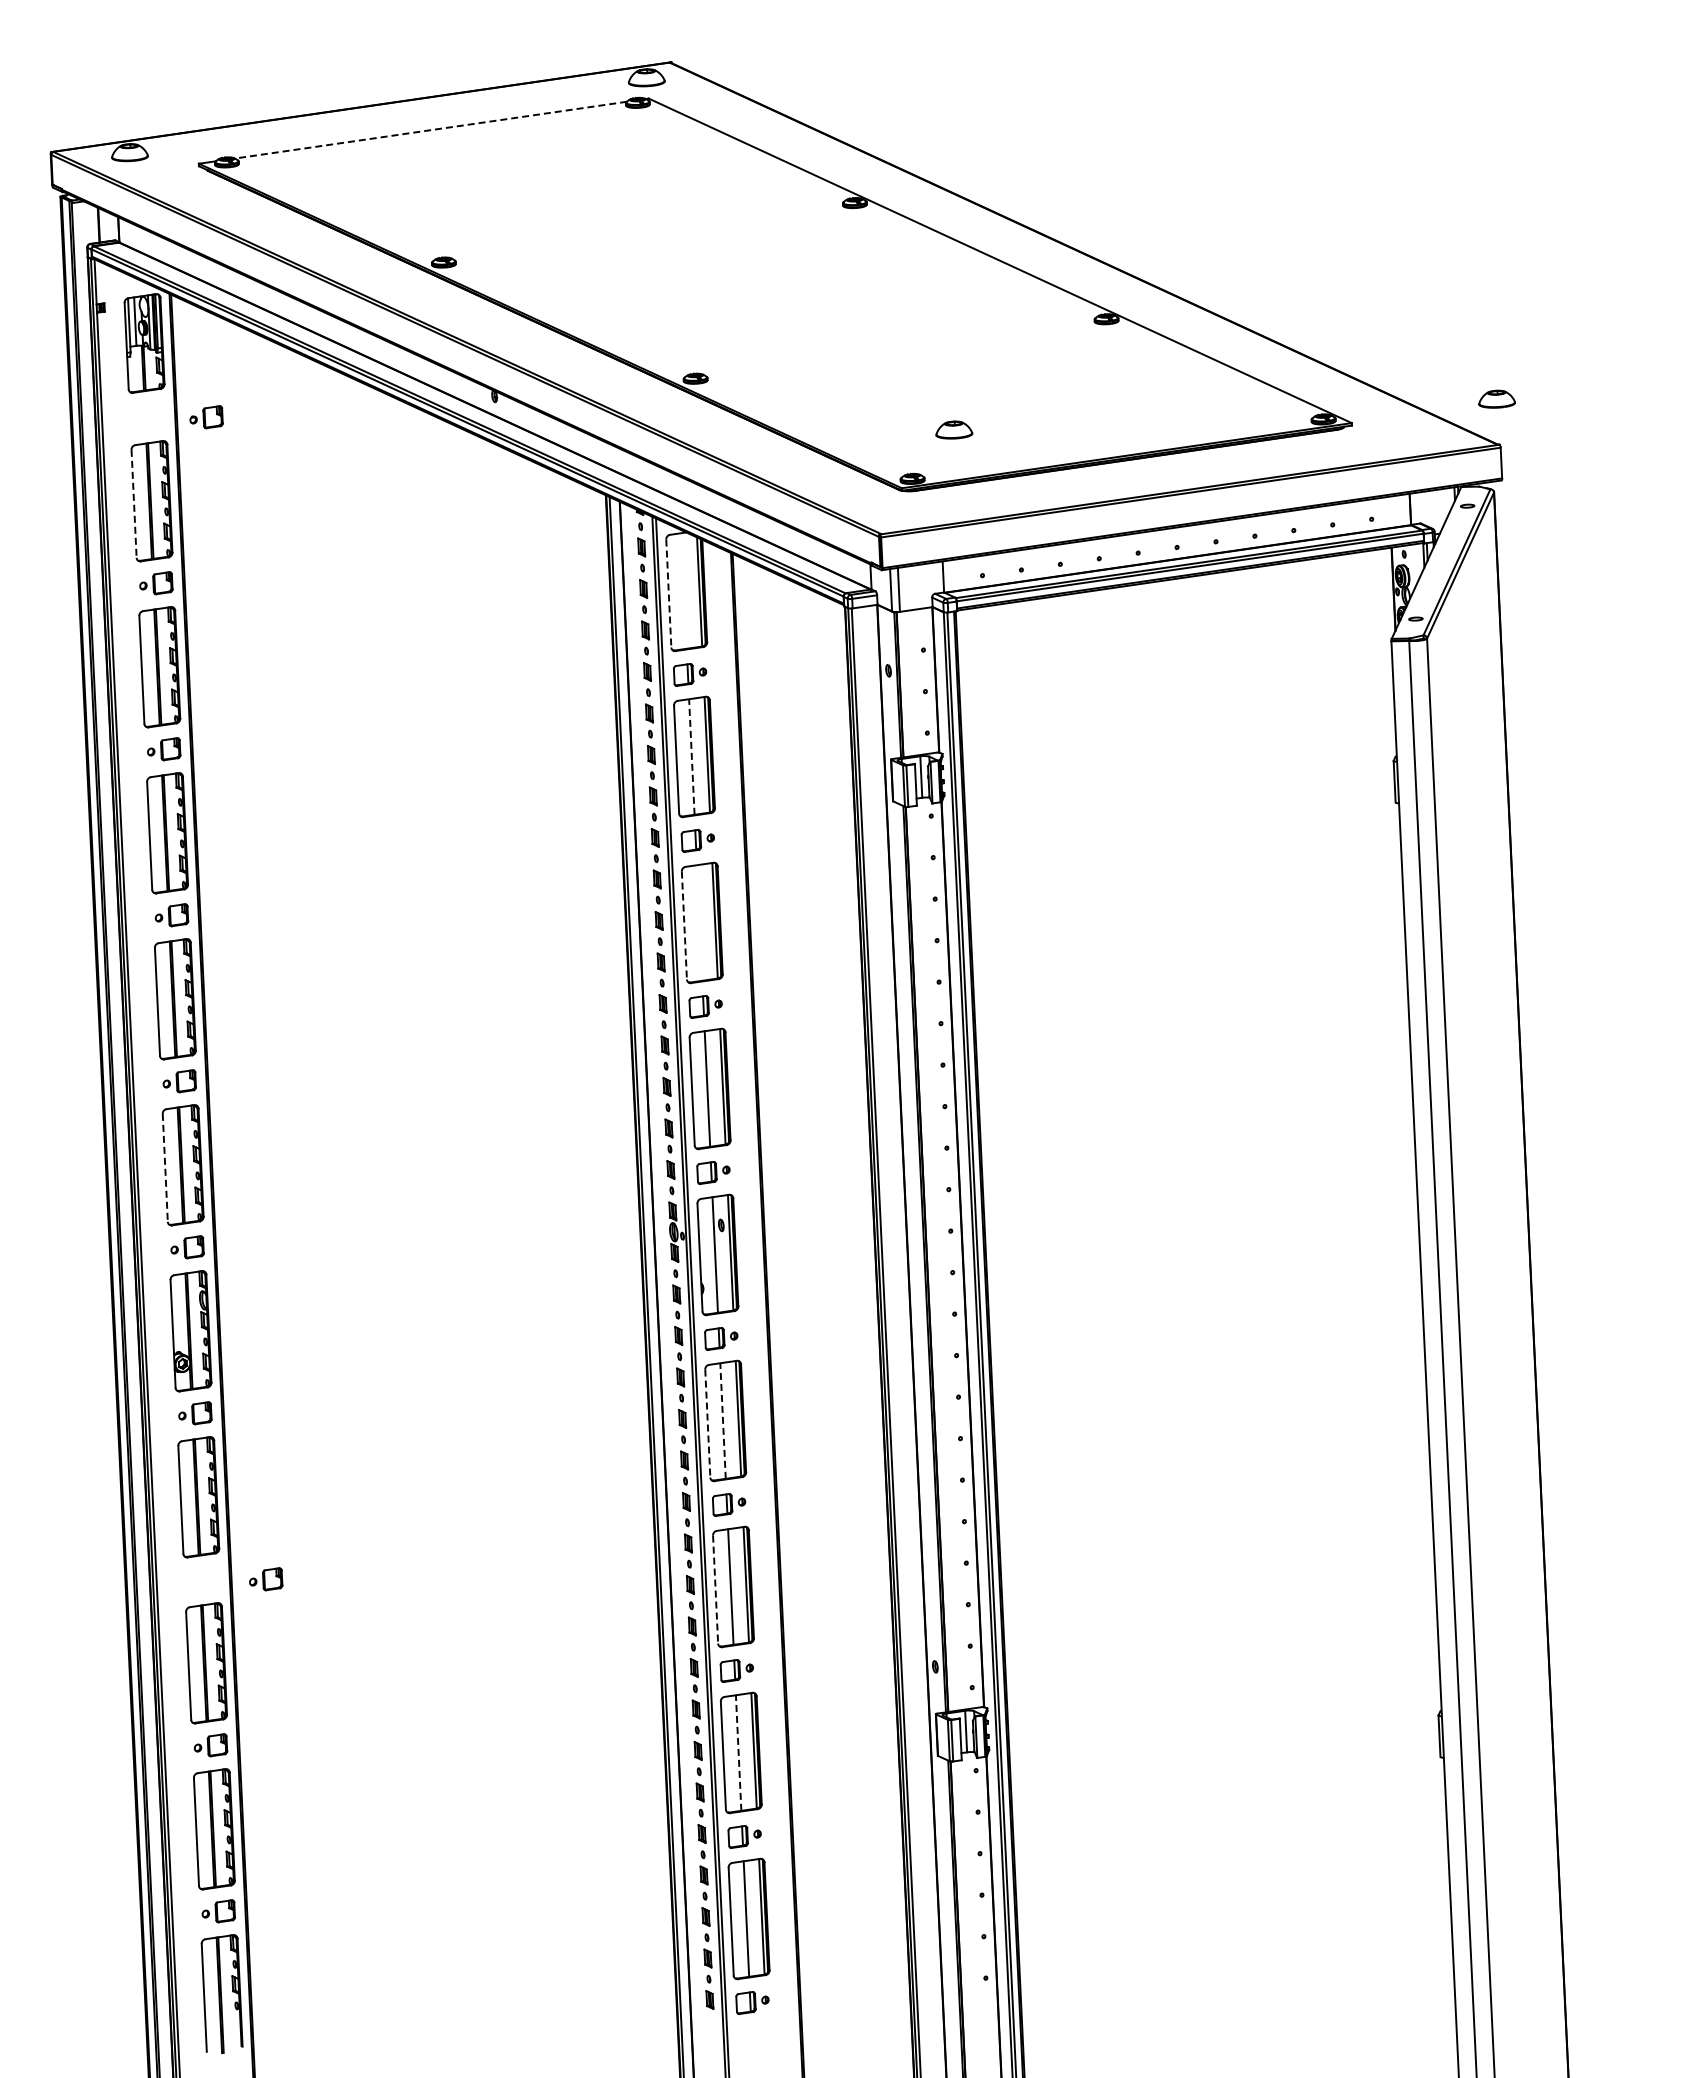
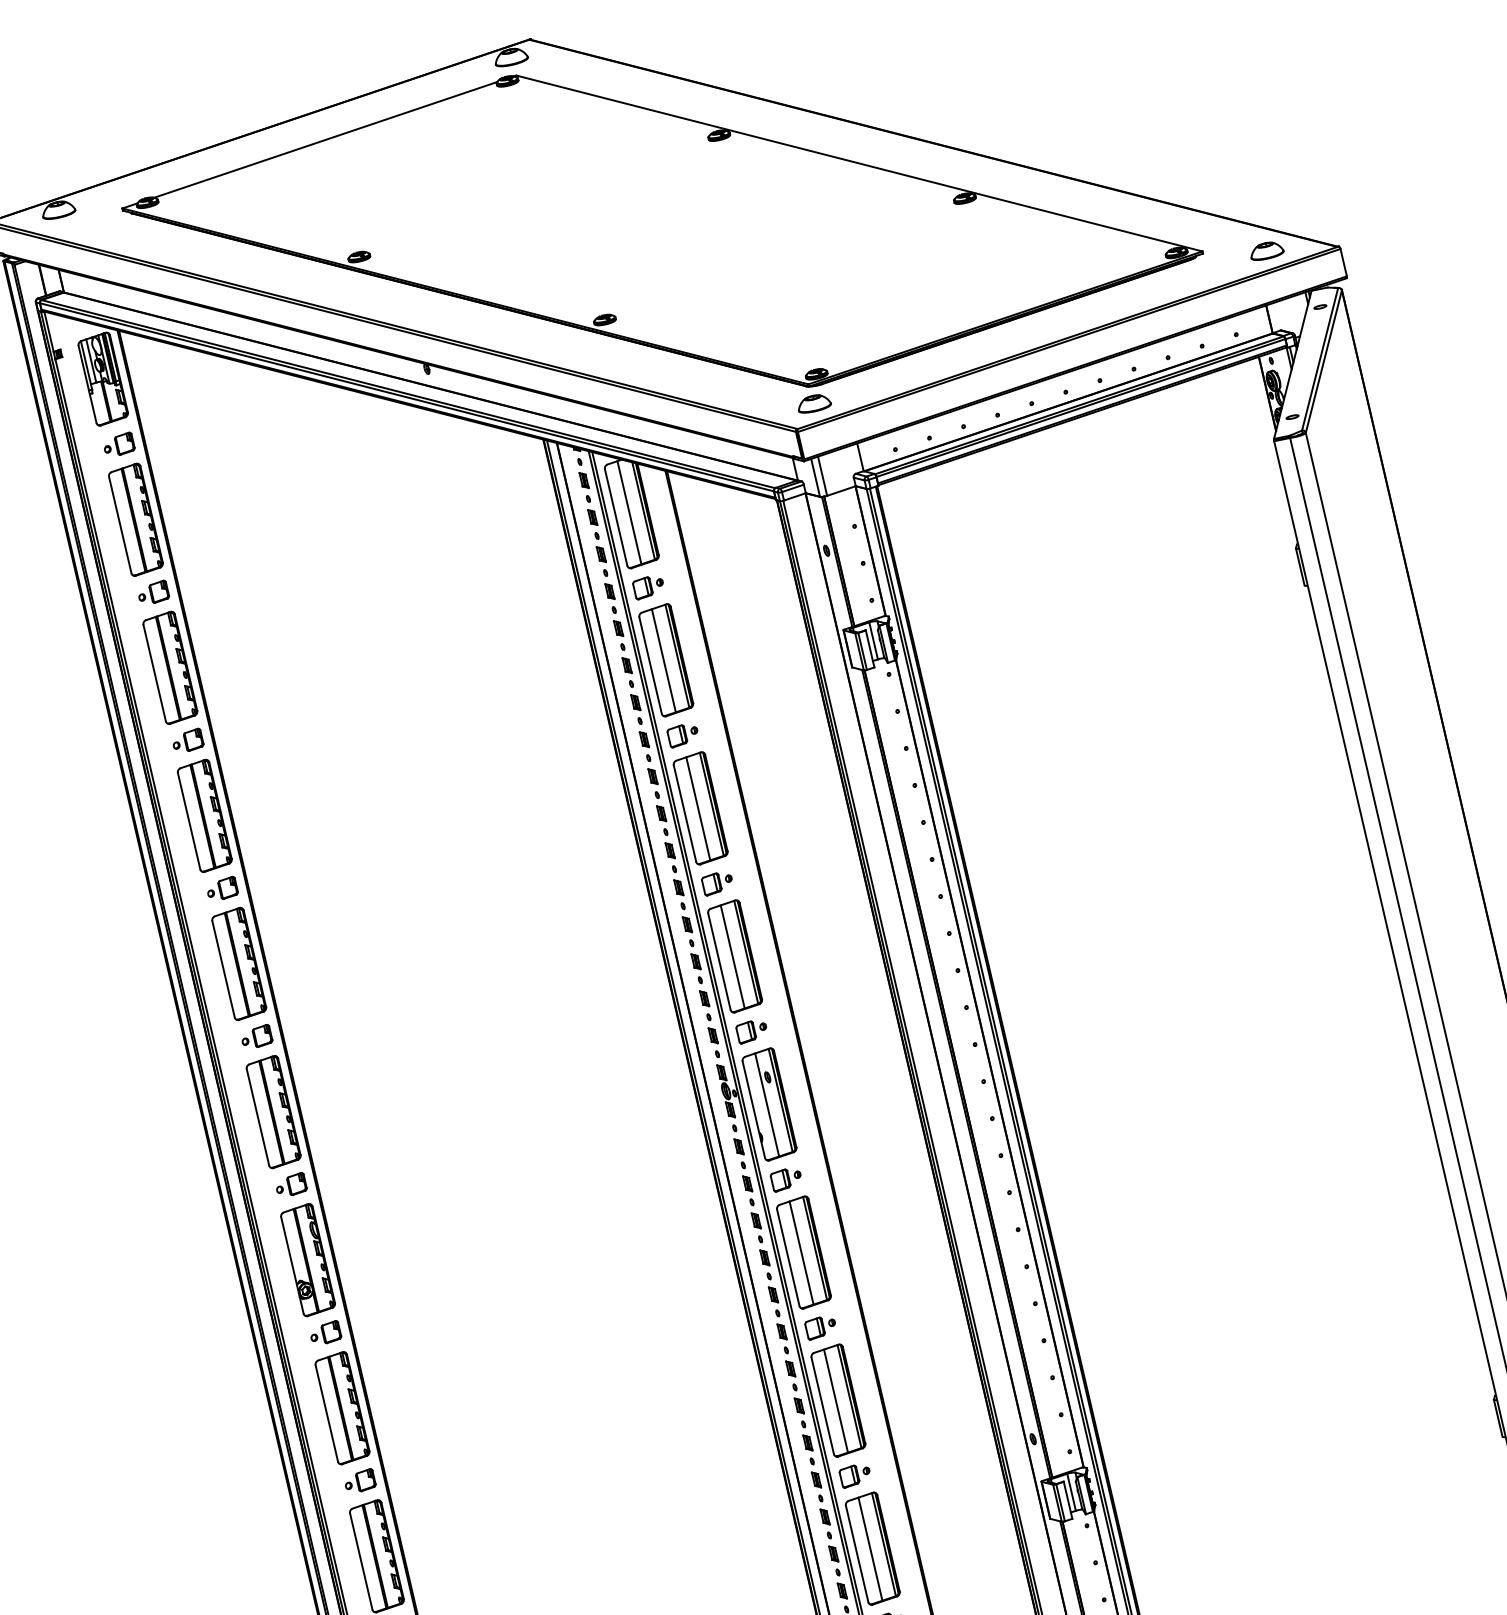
line: (430, 130) -> (325, 140), dashed -> solid
part: (1496, 398) -> (1266, 250), moved
part: (206, 417) -> (118, 445), moved
part: (954, 429) -> (814, 403), moved
line: (134, 504) -> (120, 525), dashed -> solid
line: (683, 590) -> (628, 512), added
line: (668, 594) -> (616, 518), dashed -> solid
line: (691, 757) -> (663, 661), dashed -> solid
line: (699, 922) -> (698, 808), added
line: (684, 926) -> (685, 814), dashed -> solid
line: (165, 1168) -> (258, 1117), dashed -> solid
line: (723, 1421) -> (802, 1253), dashed -> solid
line: (707, 1424) -> (788, 1258), dashed -> solid
part: (266, 1579) -> (360, 1481), moved
line: (715, 1590) -> (822, 1406), dashed -> solid
line: (738, 1753) -> (870, 1549), dashed -> solid

